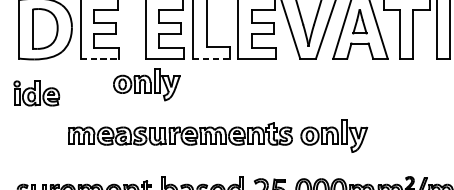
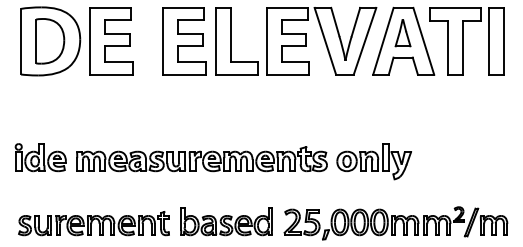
line: (99, 58) -> (111, 74), dashed -> solid
line: (211, 58) -> (236, 74), dashed -> solid
part: (147, 84) -> (164, 103), removed
part: (36, 93) -> (40, 157), moved

